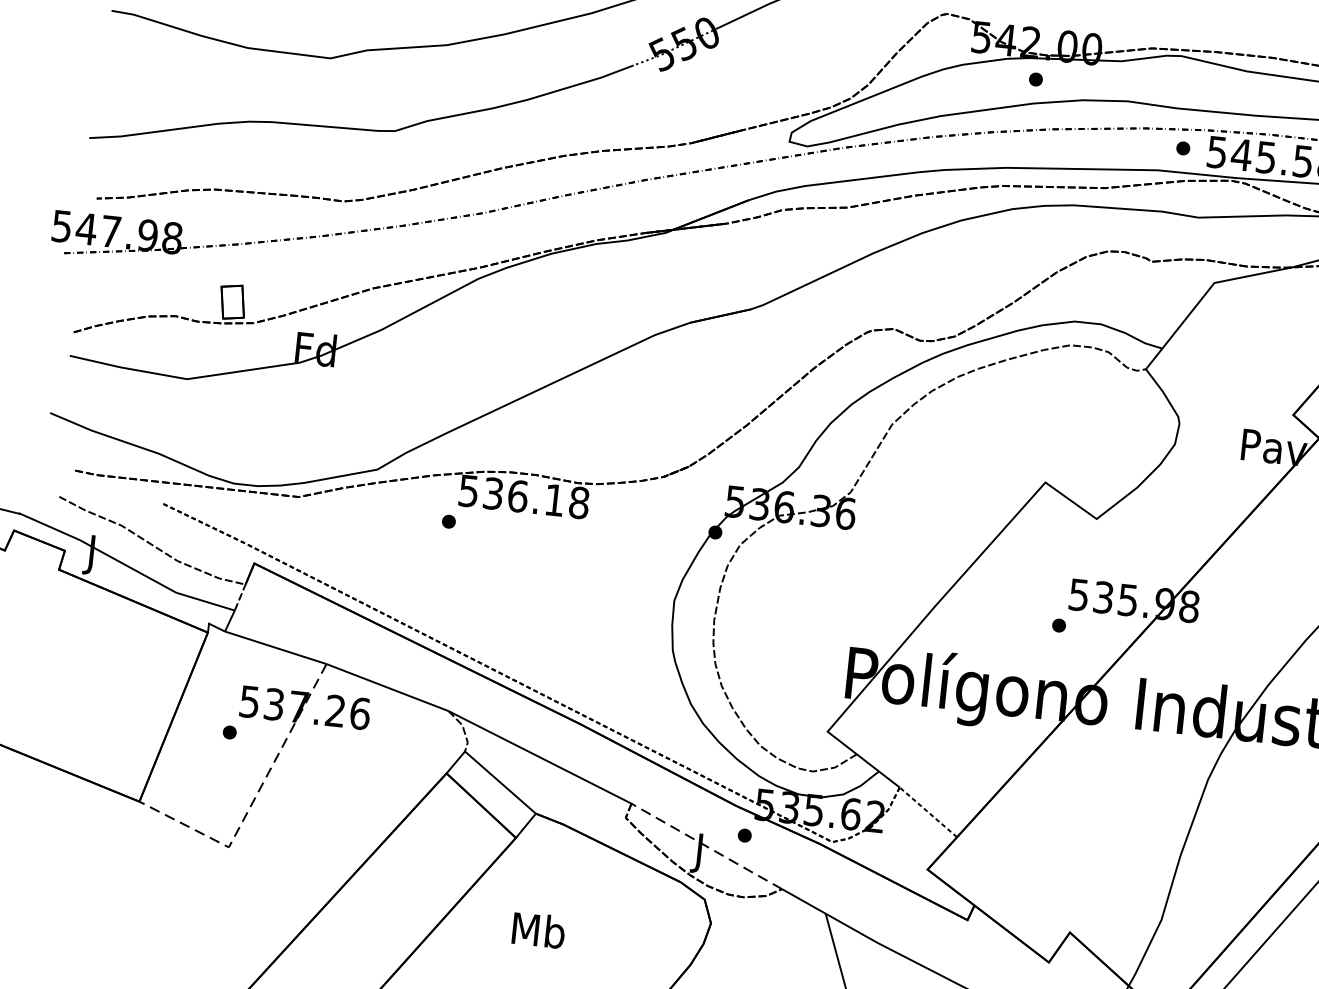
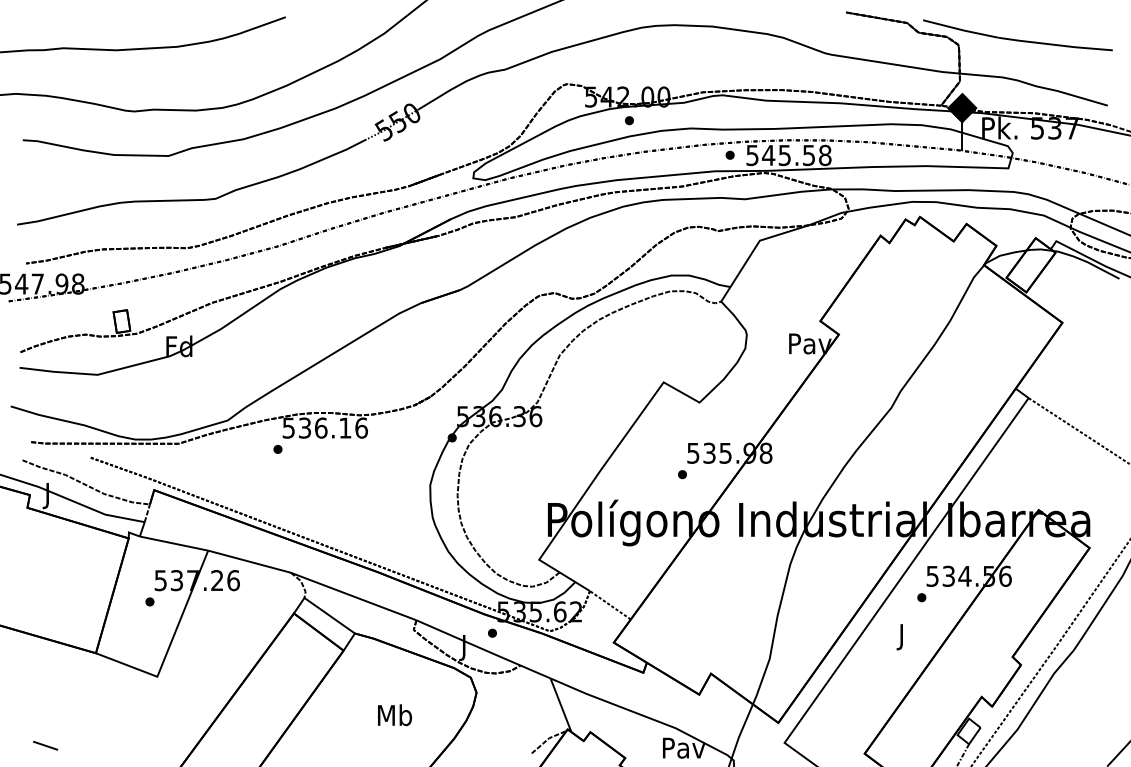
text: (579, 501) -> (361, 427), 536.18 -> 536.16
line: (253, 801) -> (170, 645), dashed -> solid
line: (708, 847) -> (469, 643), dashed -> solid
text: (538, 930) -> (394, 715), moved
line: (47, 933) -> (45, 745), added

